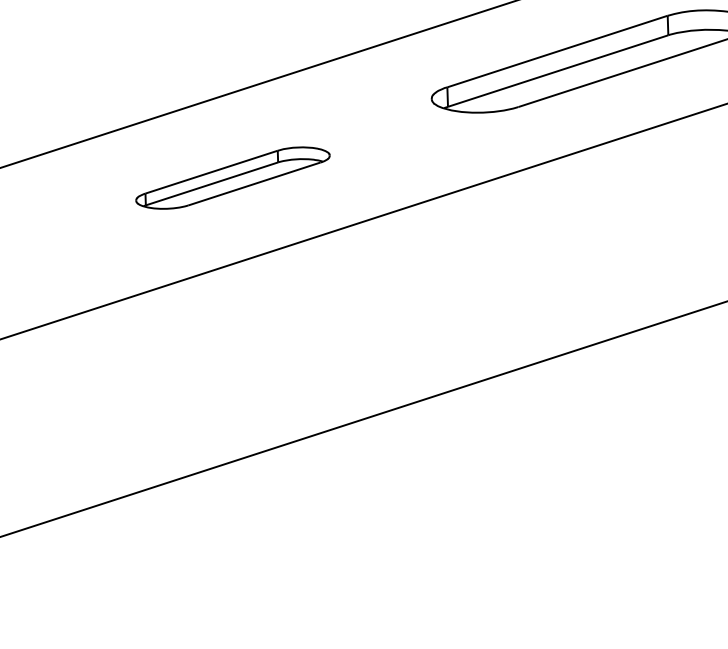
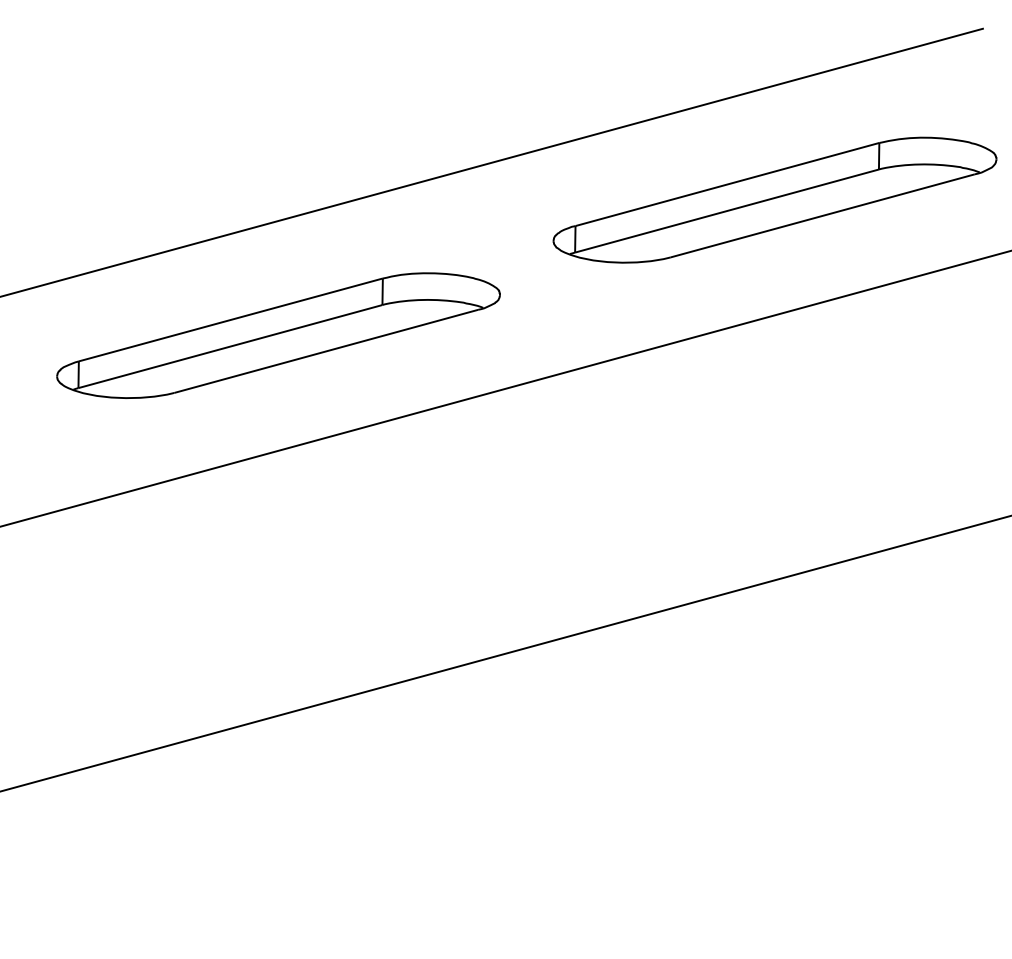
part: (232, 178) -> (278, 335), size x1.67

